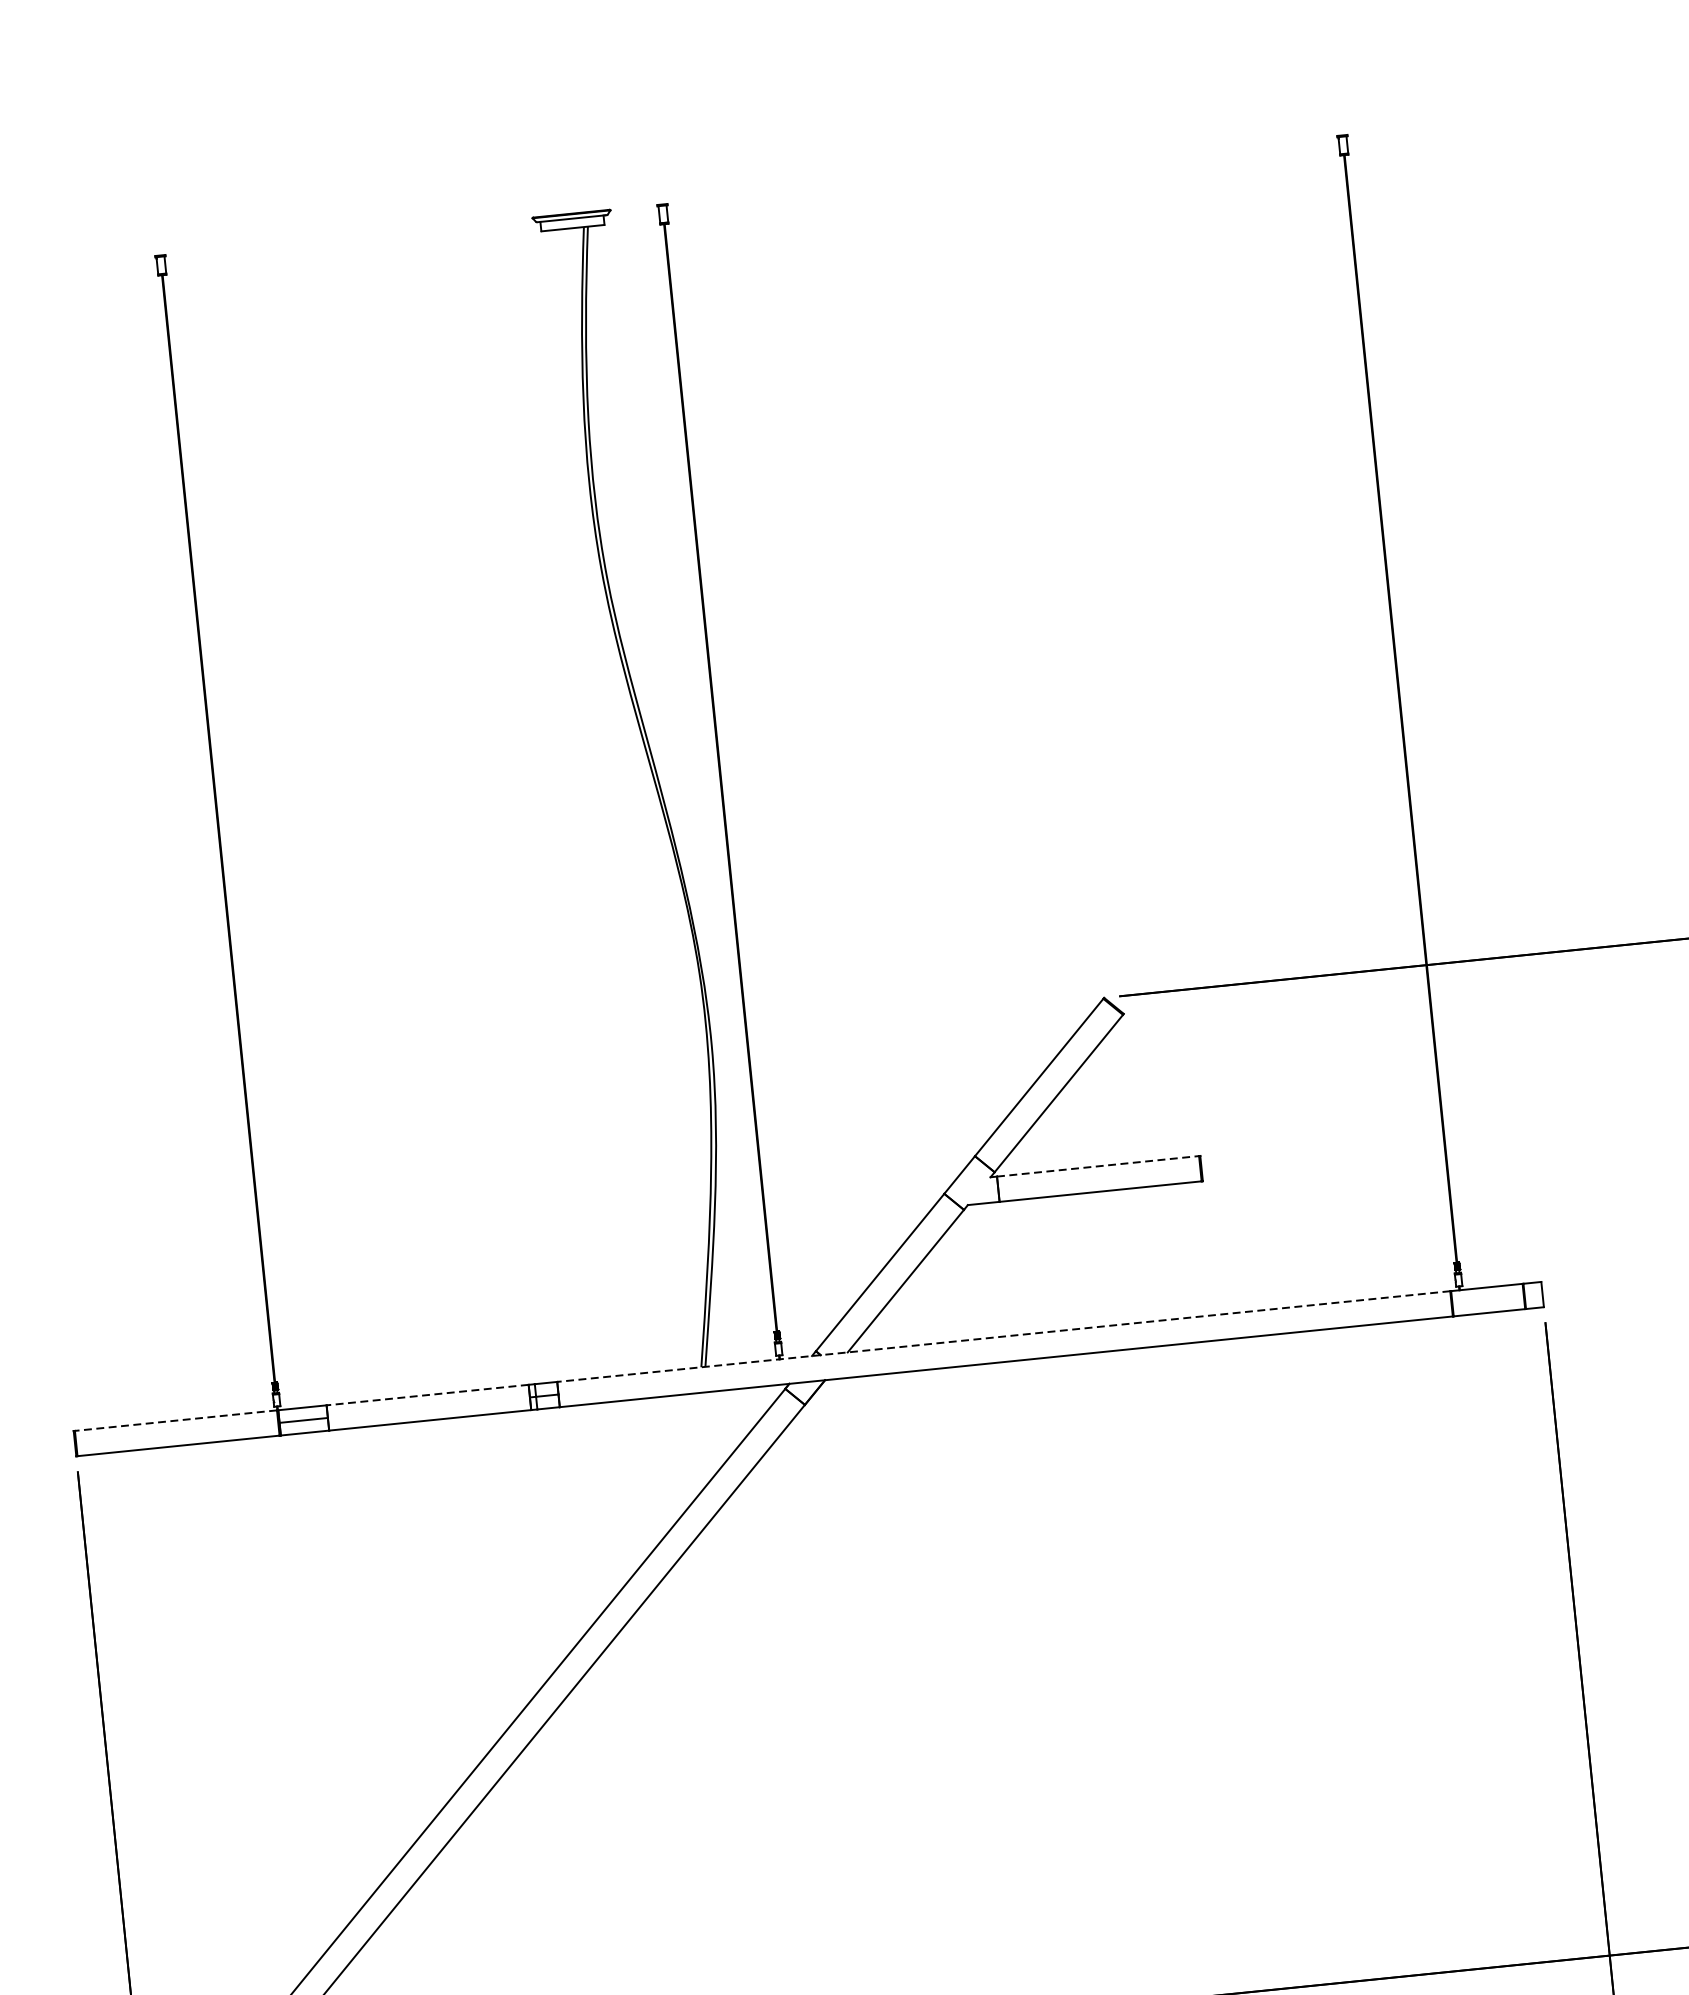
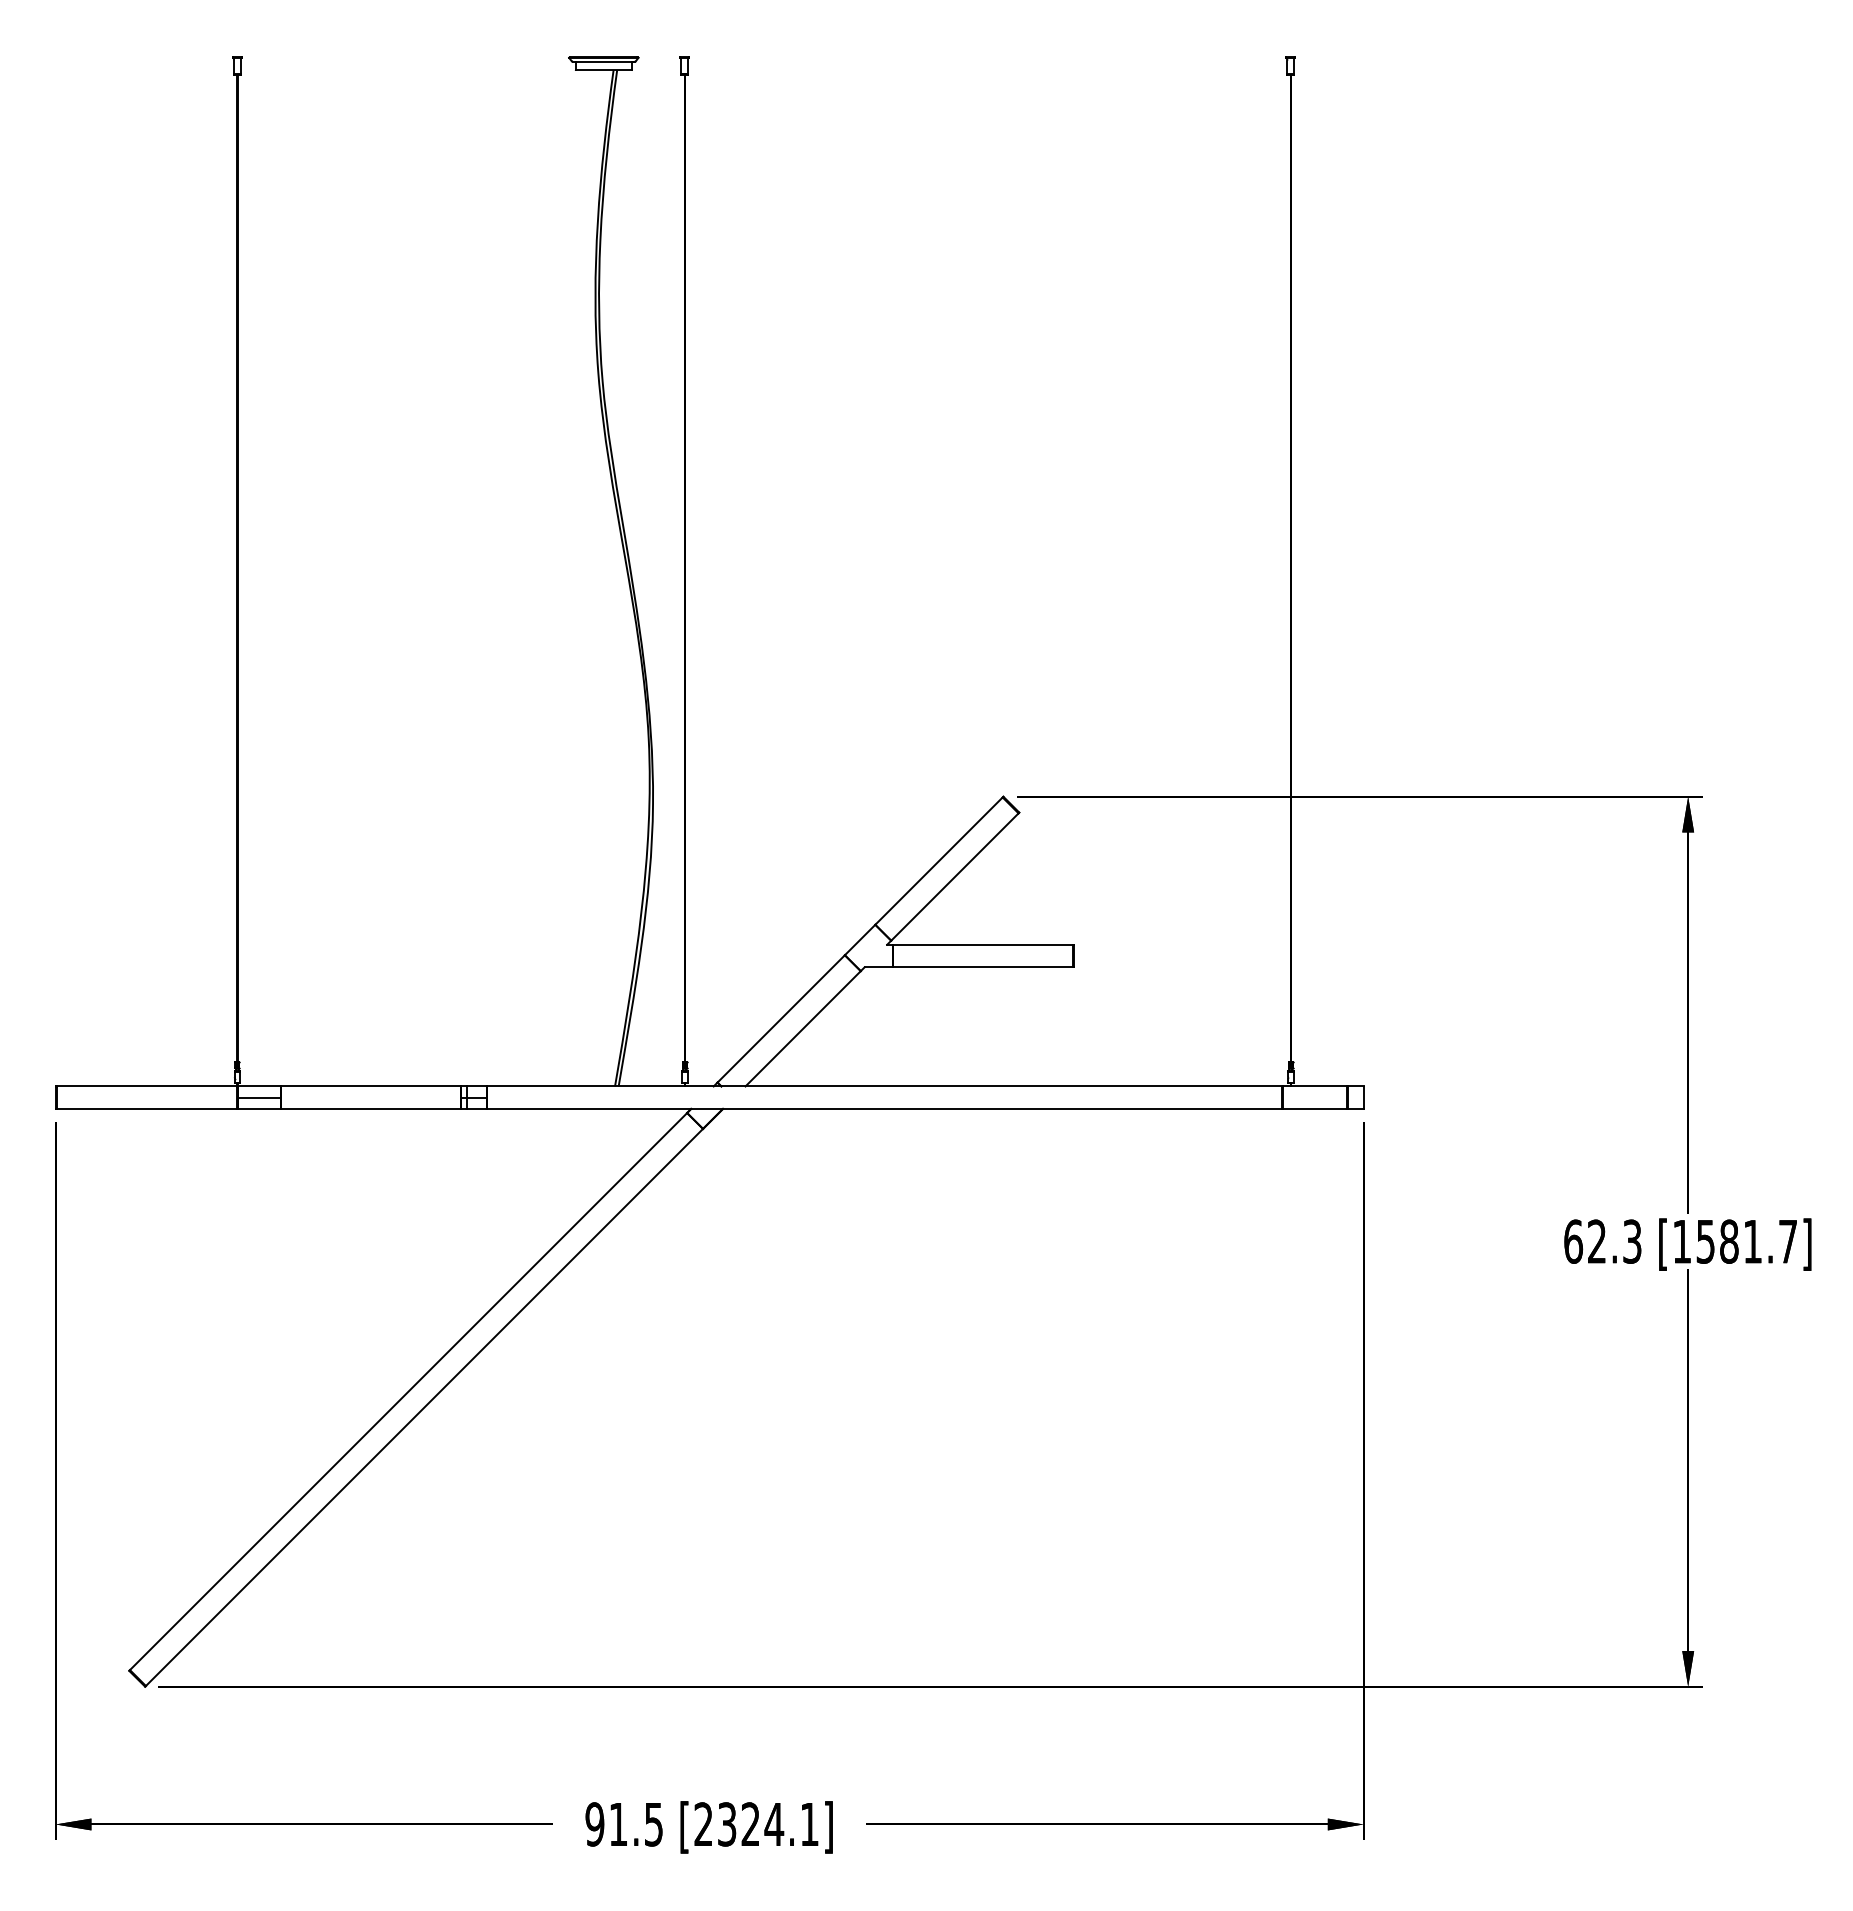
line: (1098, 1165) -> (983, 944), dashed -> solid
line: (1003, 1336) -> (884, 1086), dashed -> solid
line: (426, 1395) -> (370, 1086), dashed -> solid
line: (175, 1420) -> (146, 1086), dashed -> solid

